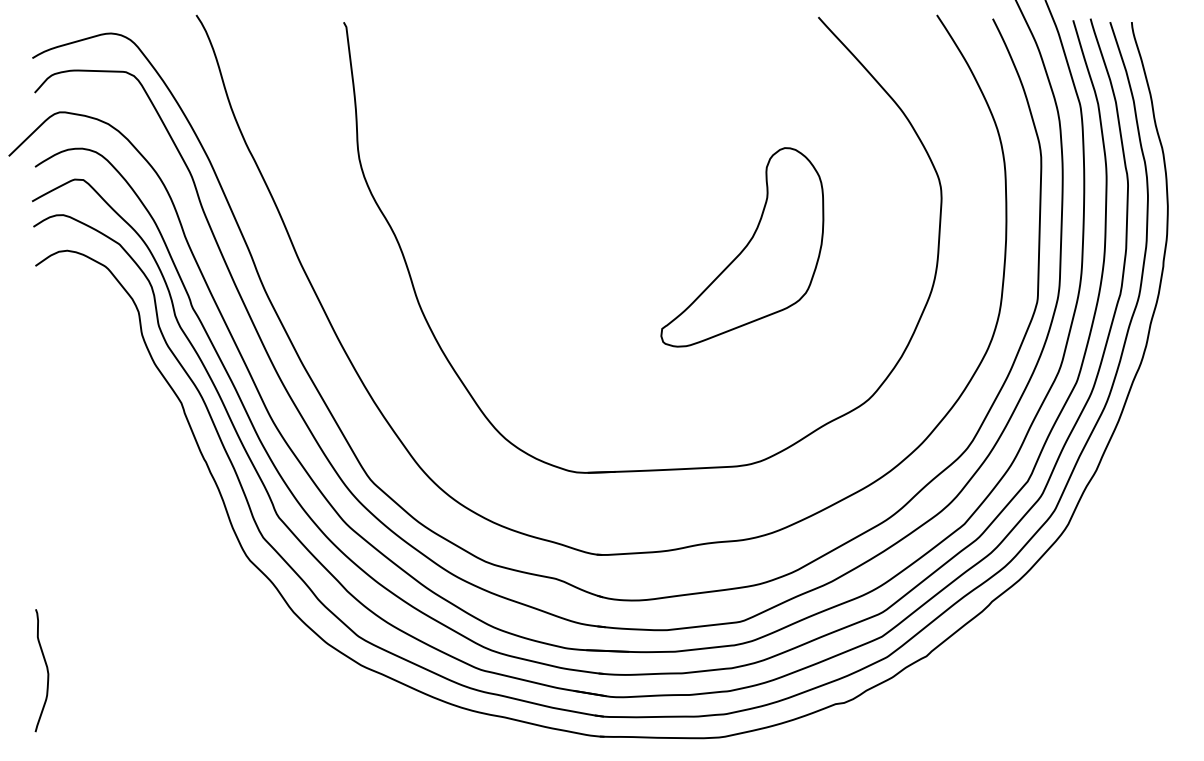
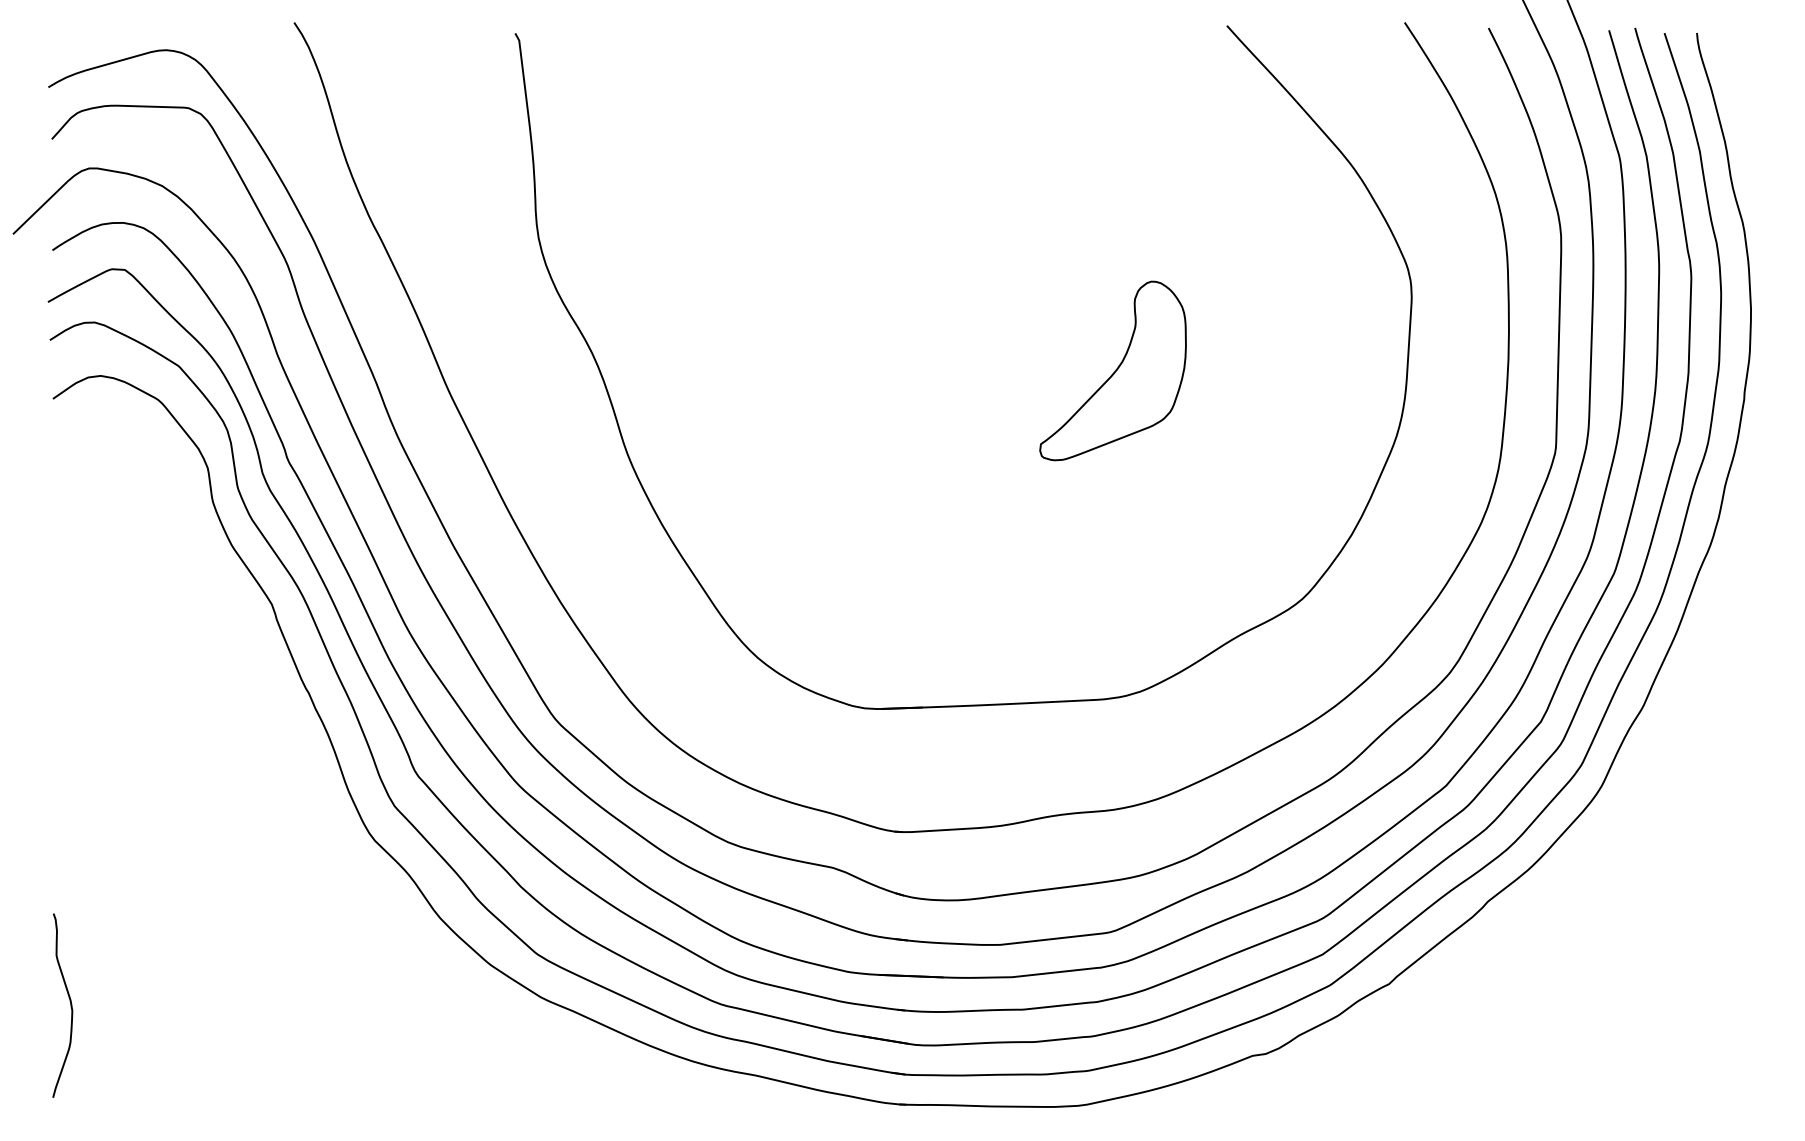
part: (742, 247) -> (1113, 371), size x0.6

